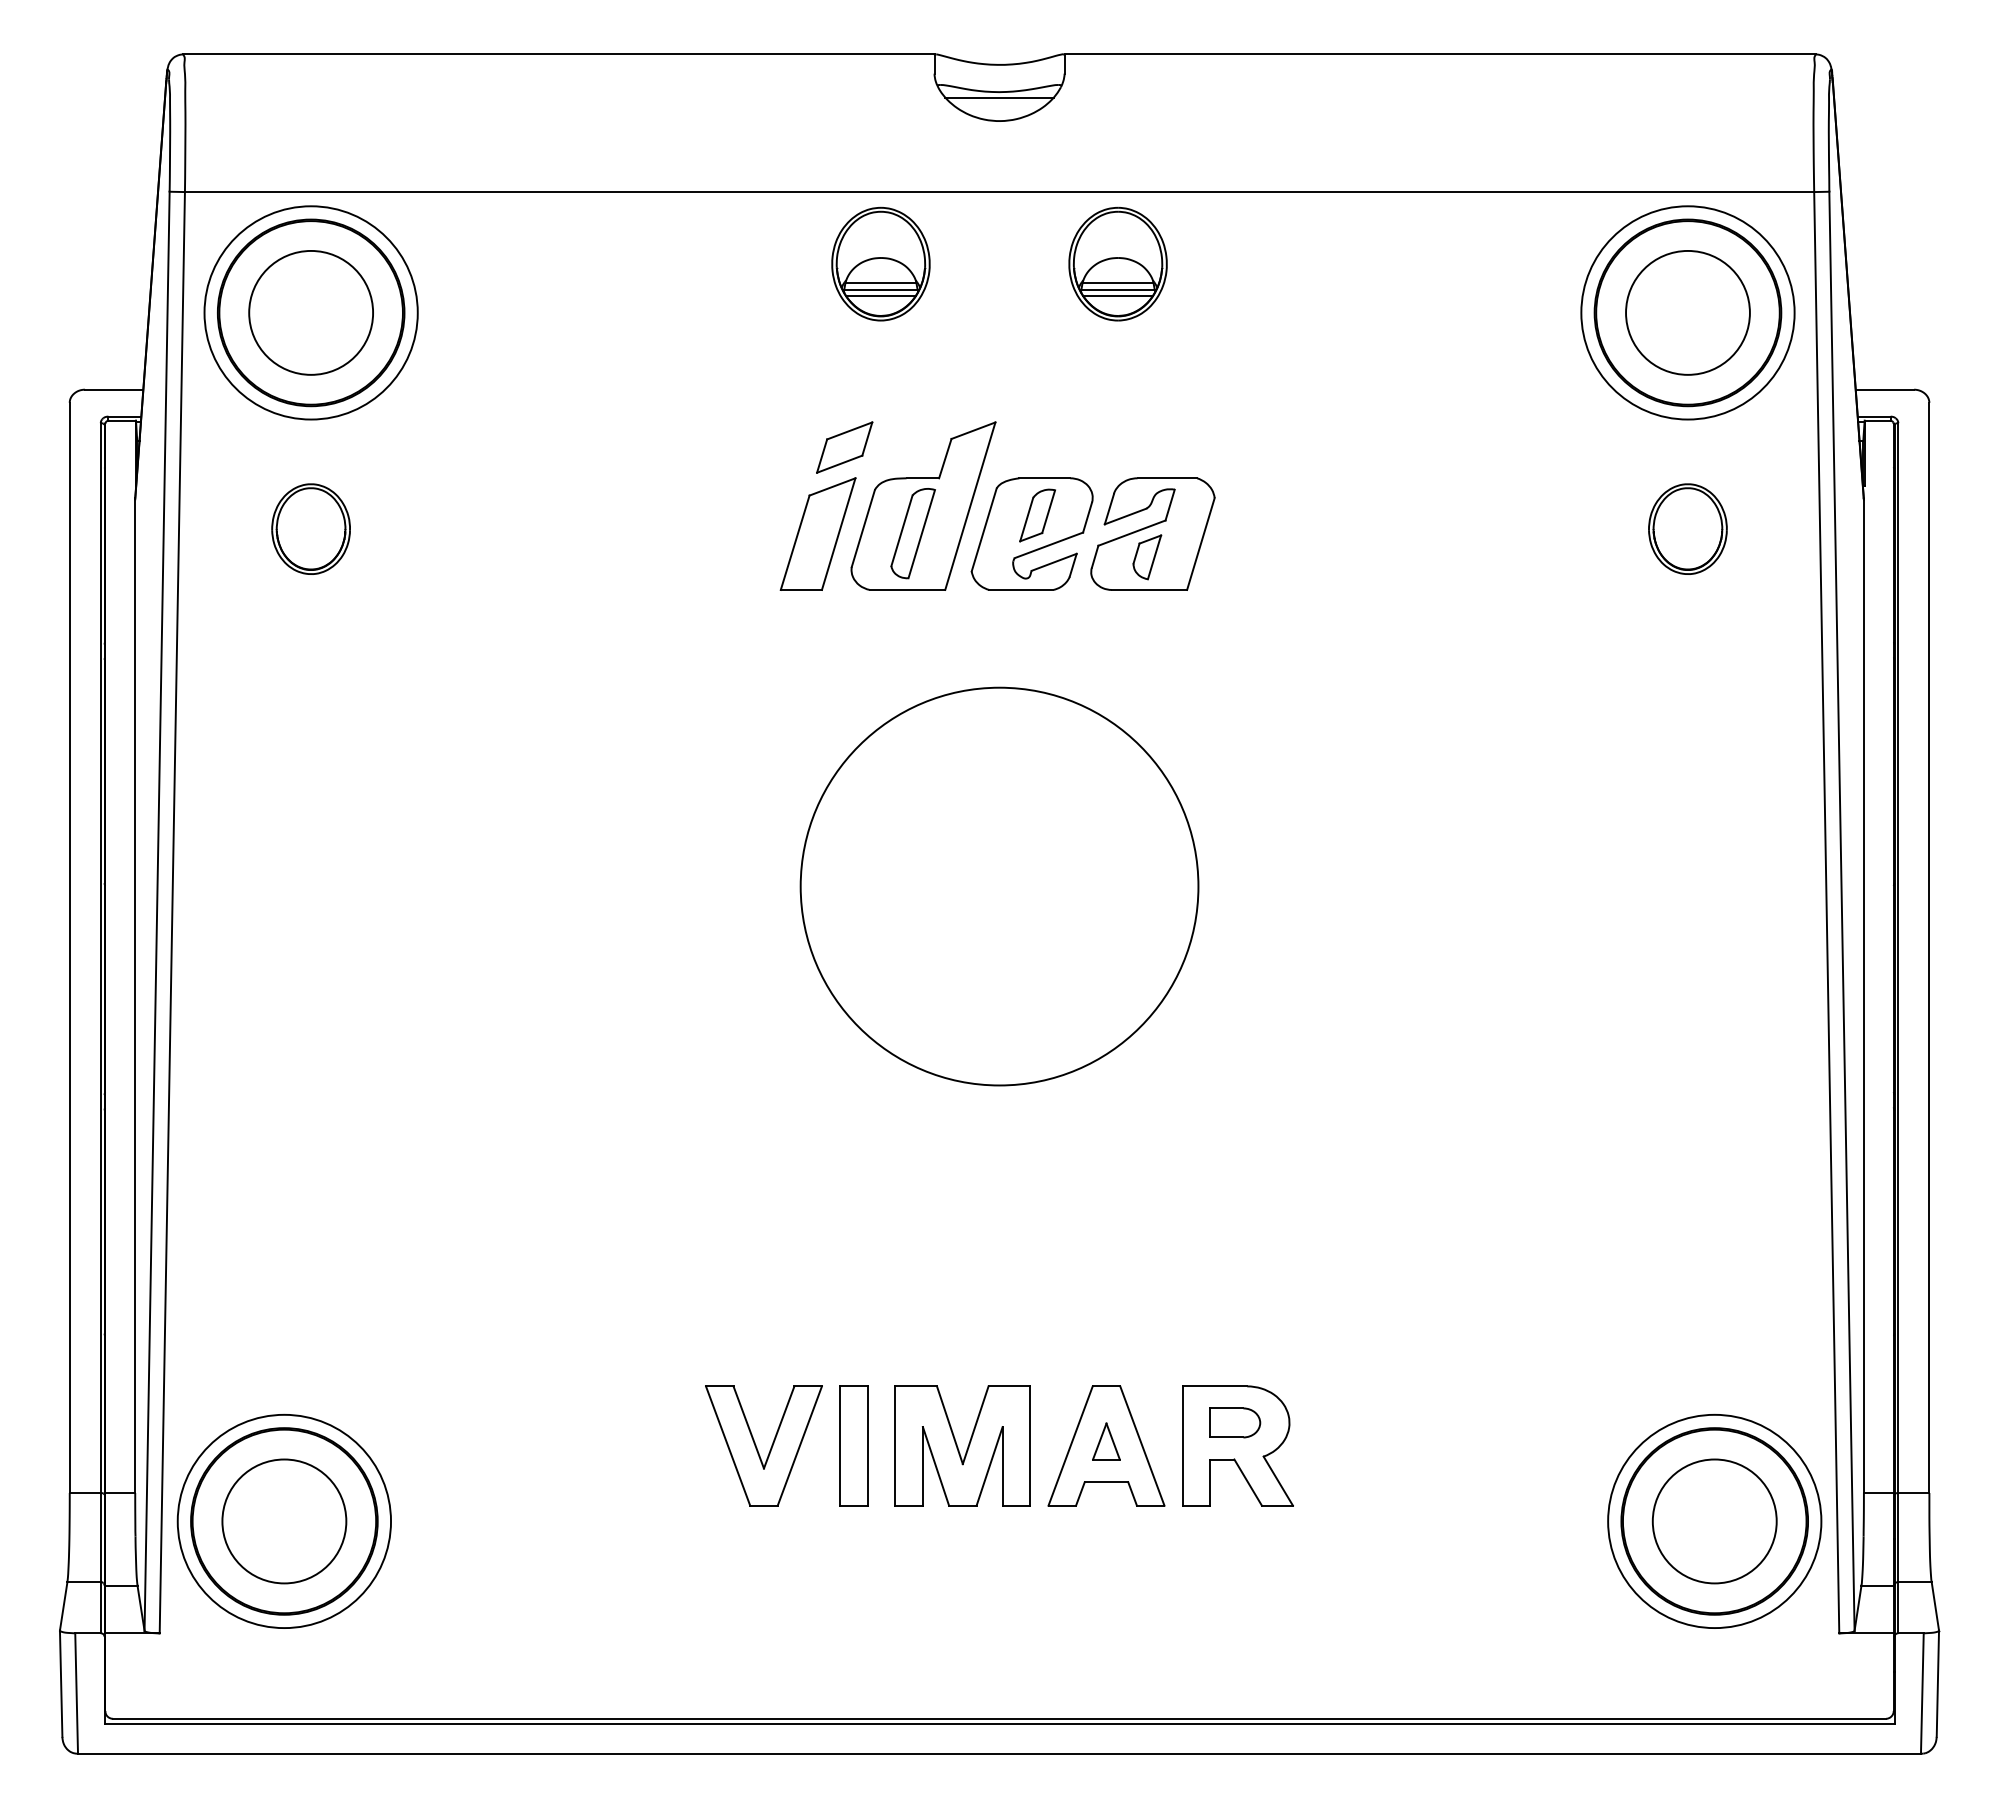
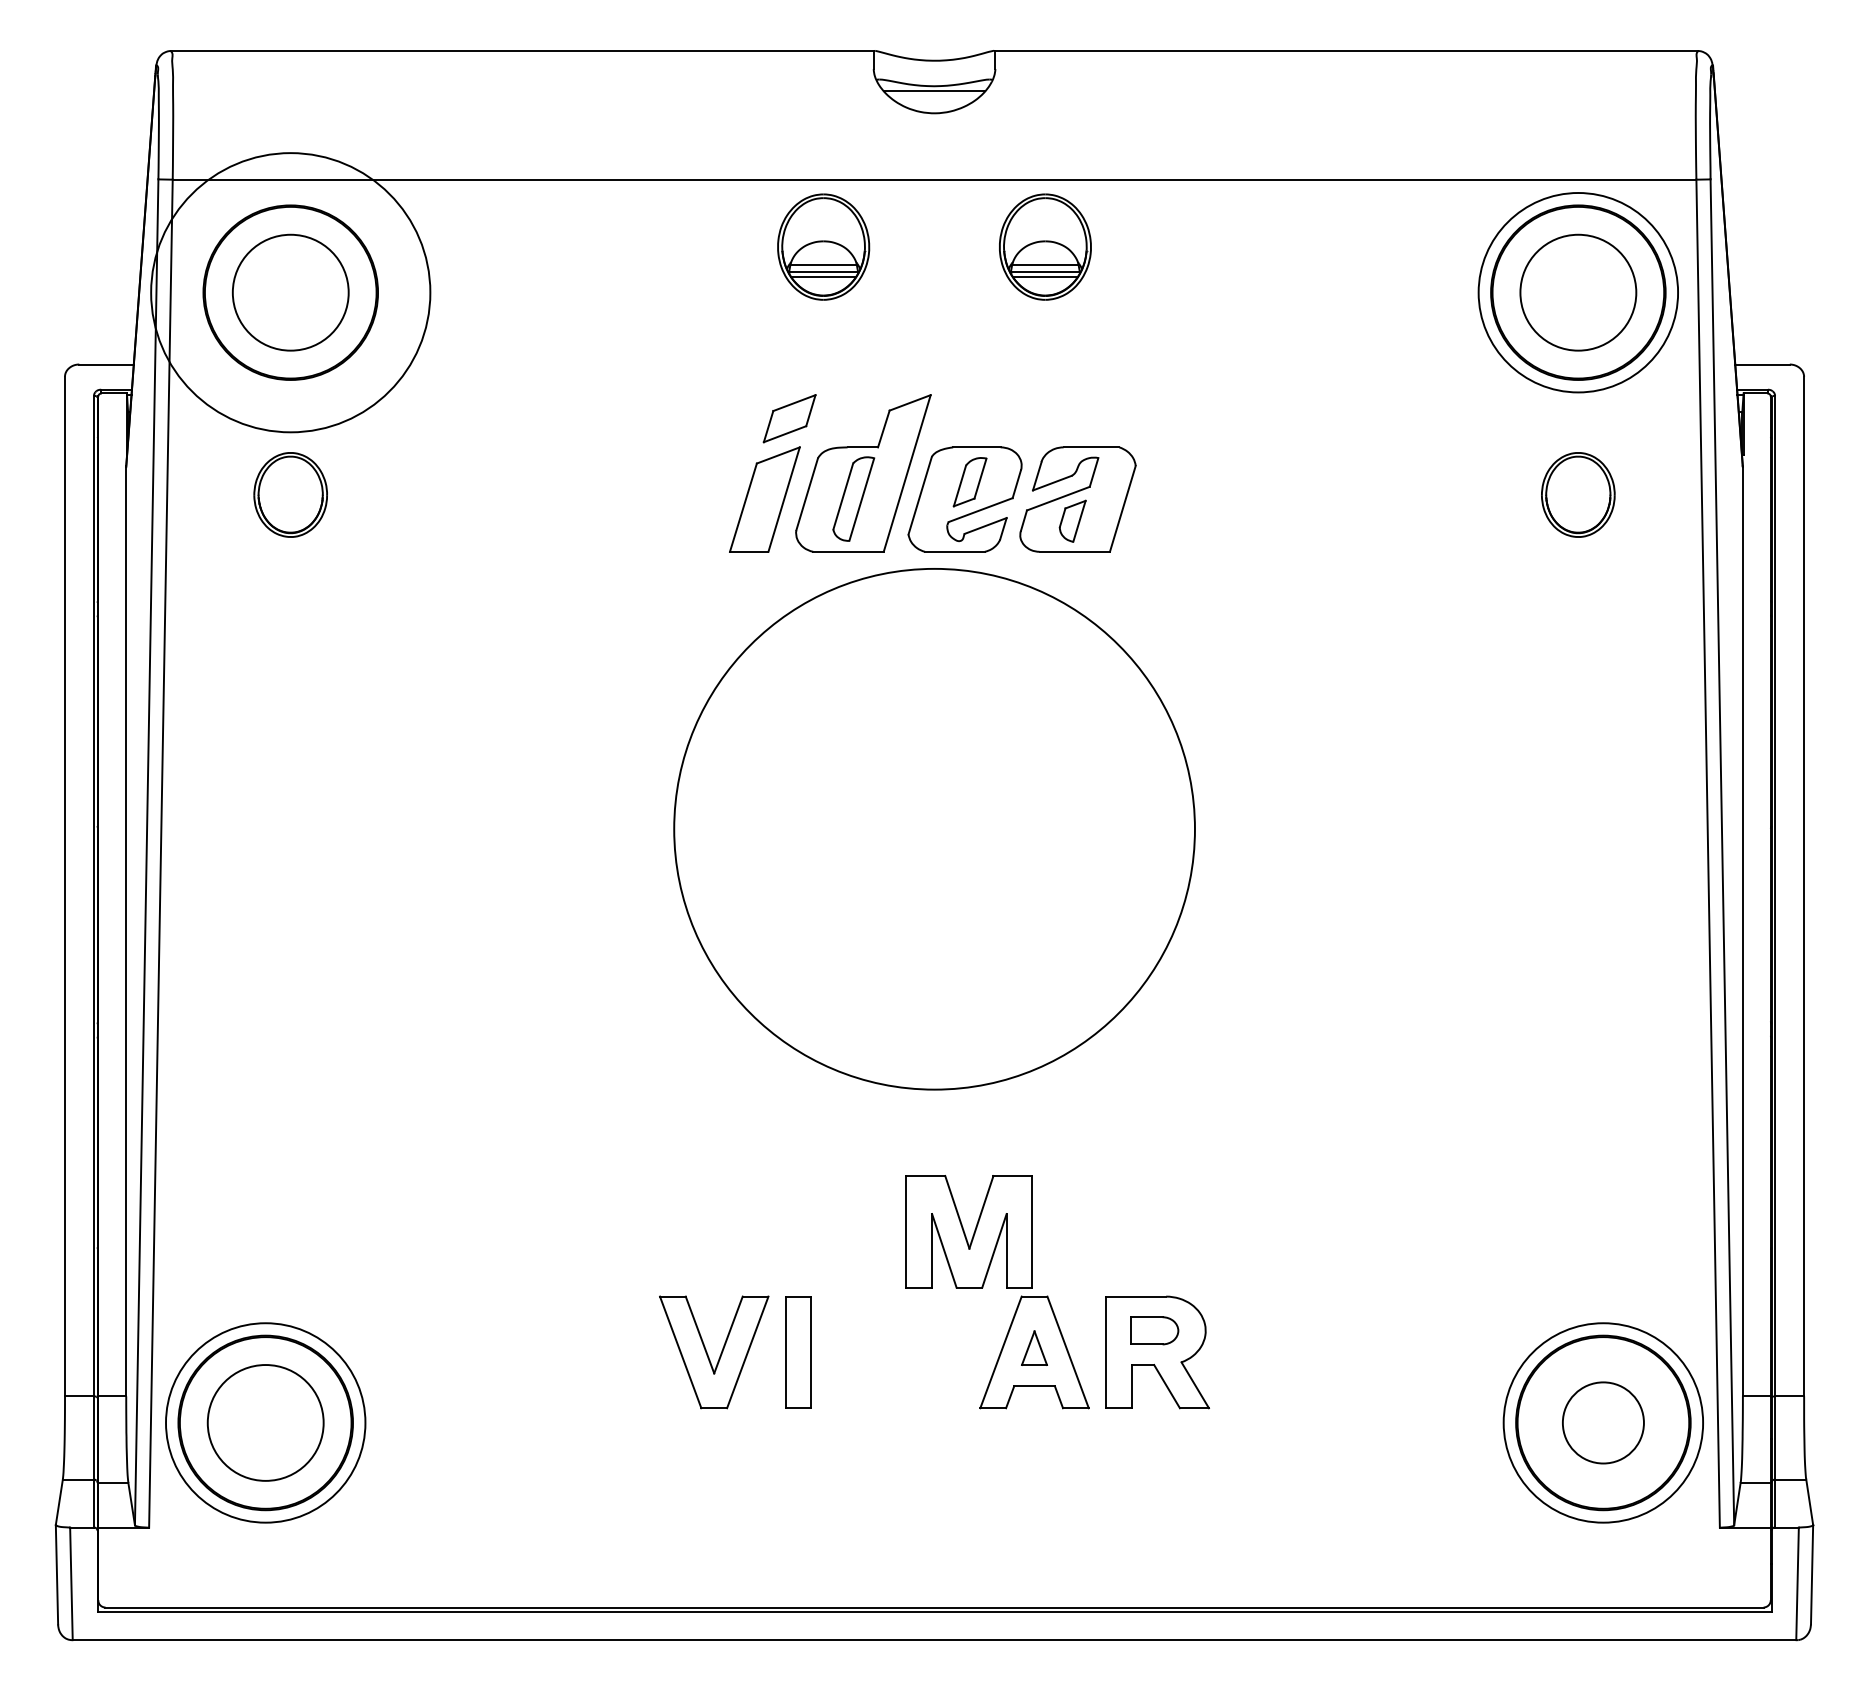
circle: (310, 312) -> (290, 292), size x1.4
circle: (999, 886) -> (934, 829), size x1.4
part: (962, 1445) -> (969, 1231), moved
circle: (1714, 1521) -> (1603, 1422), size x0.7

